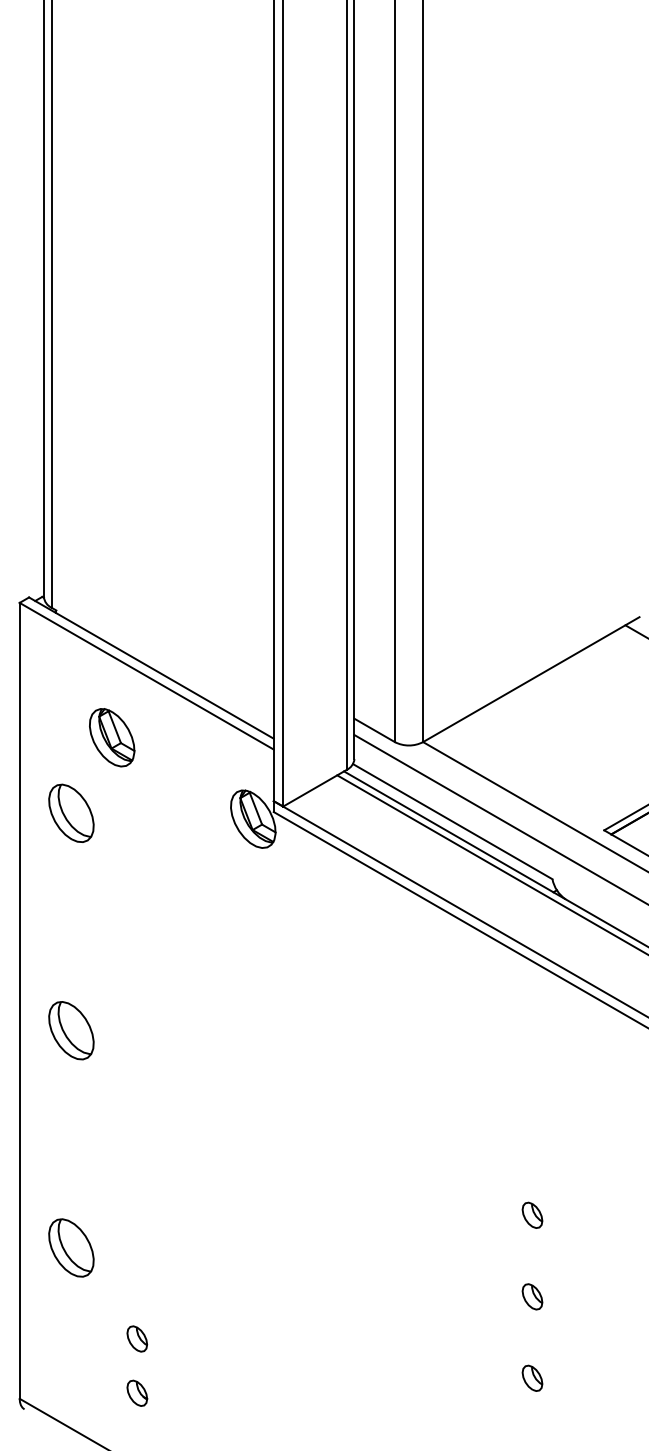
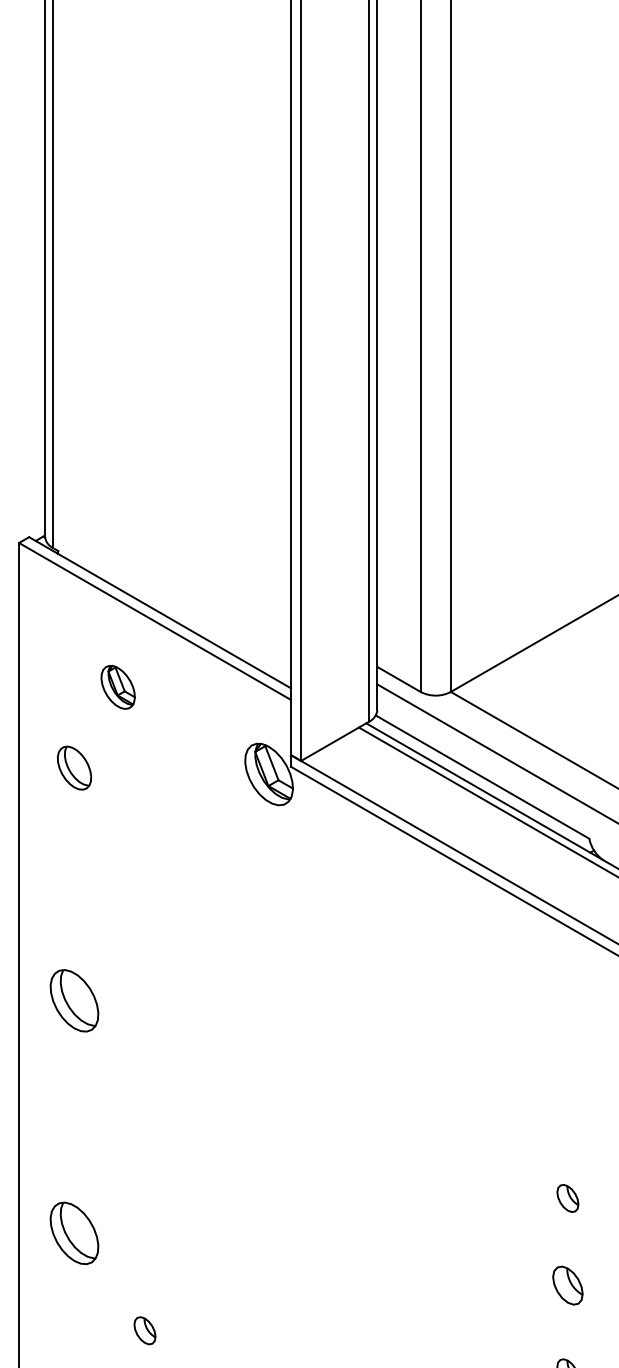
part: (112, 737) -> (118, 687), size x0.7
part: (71, 812) -> (74, 767), size x0.7
part: (532, 1296) -> (567, 1285), size x1.4

